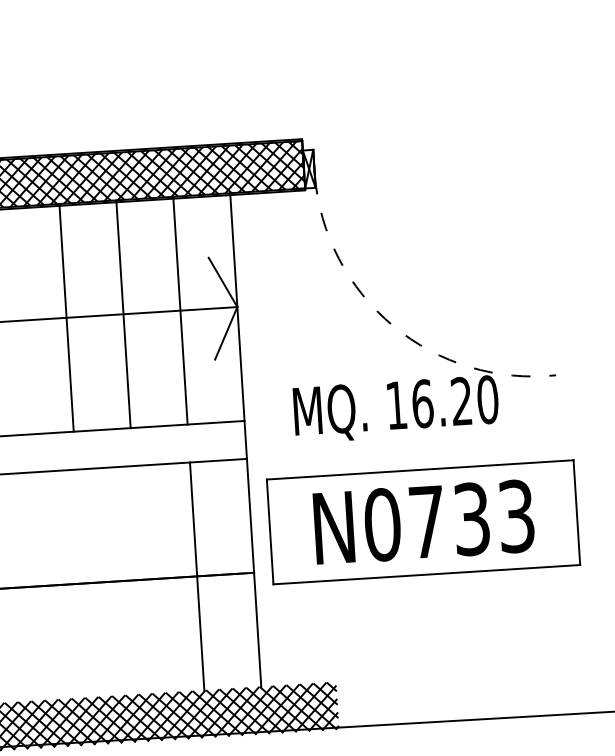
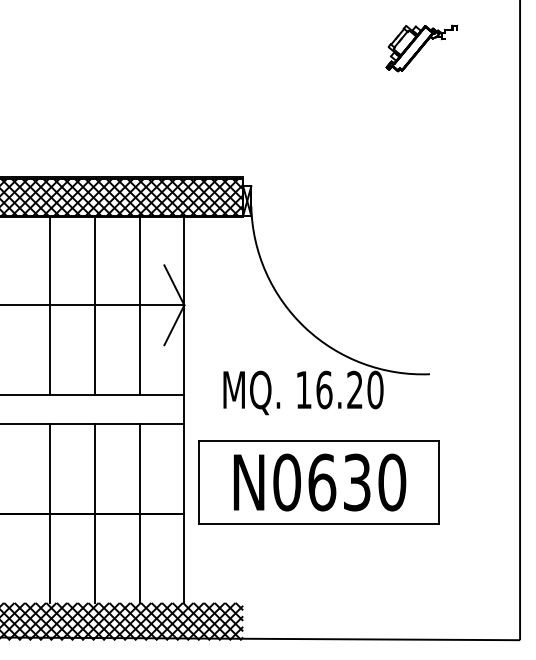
arc: (393, 325) -> (305, 327), dashed -> solid
text: (472, 519) -> (357, 482), N0733 -> N0630
line: (140, 579) -> (95, 513), added
line: (83, 583) -> (50, 513), added

